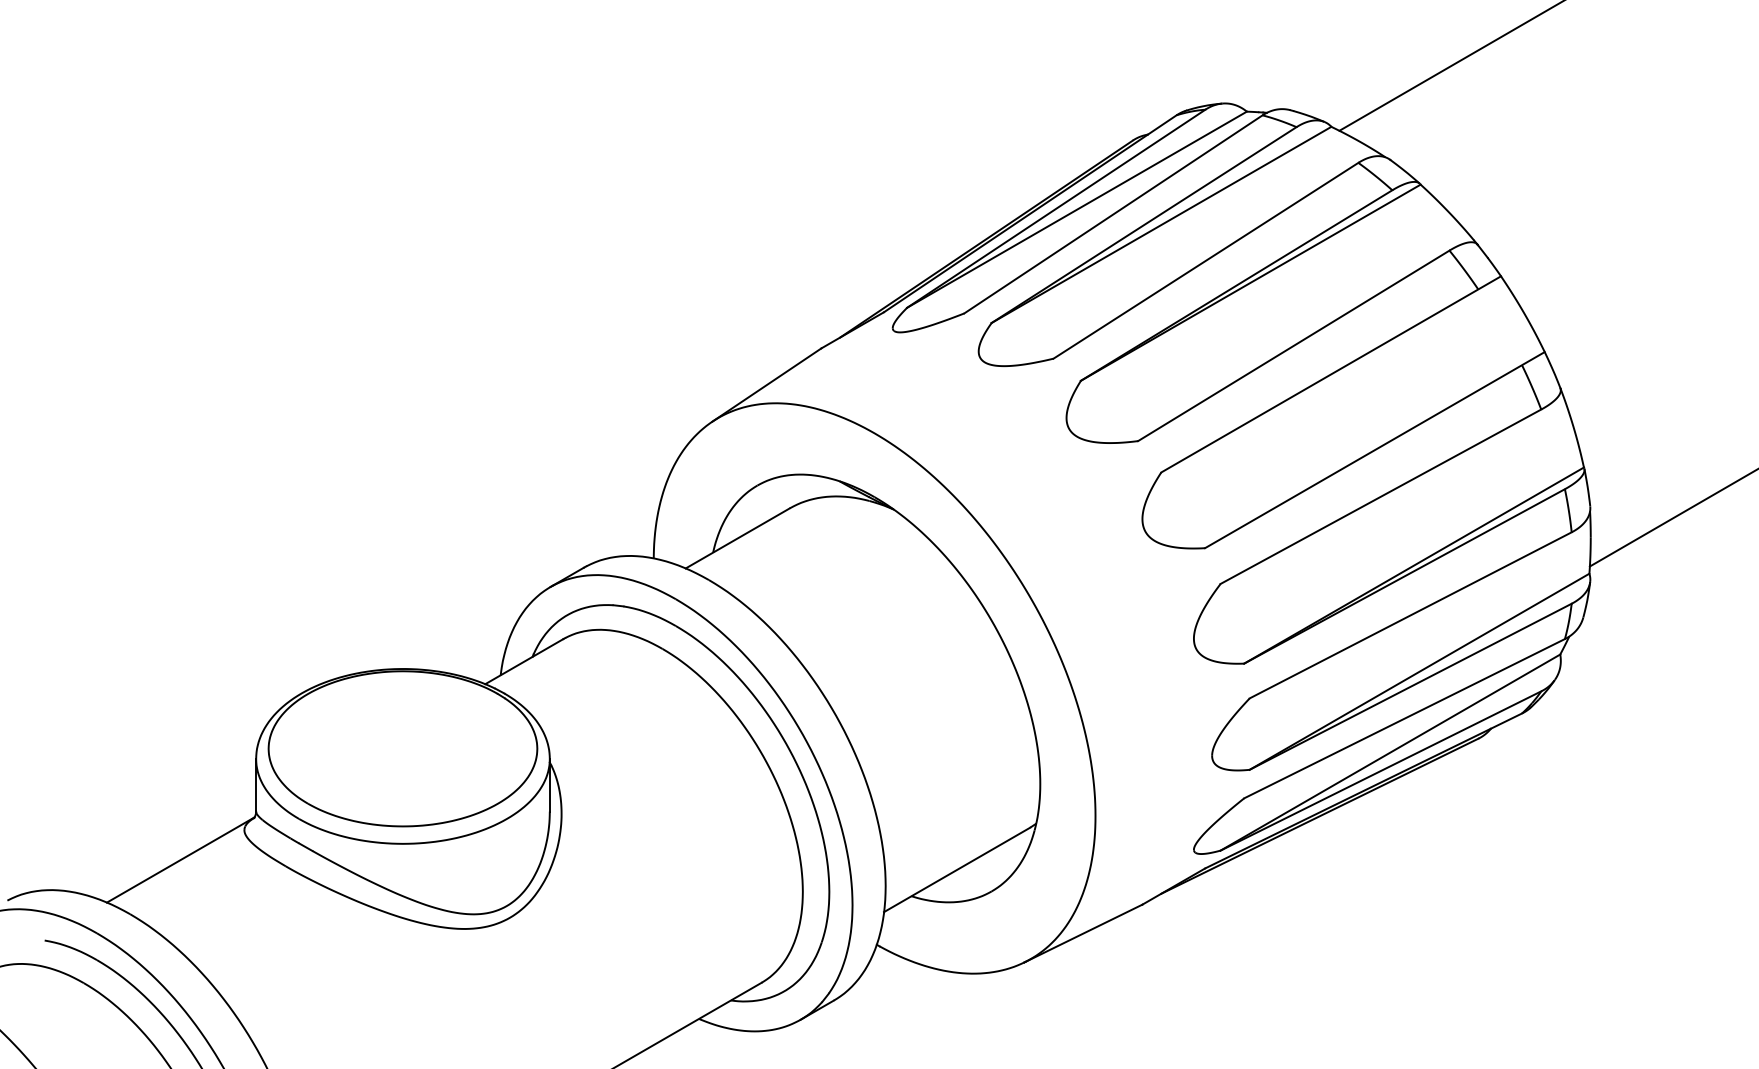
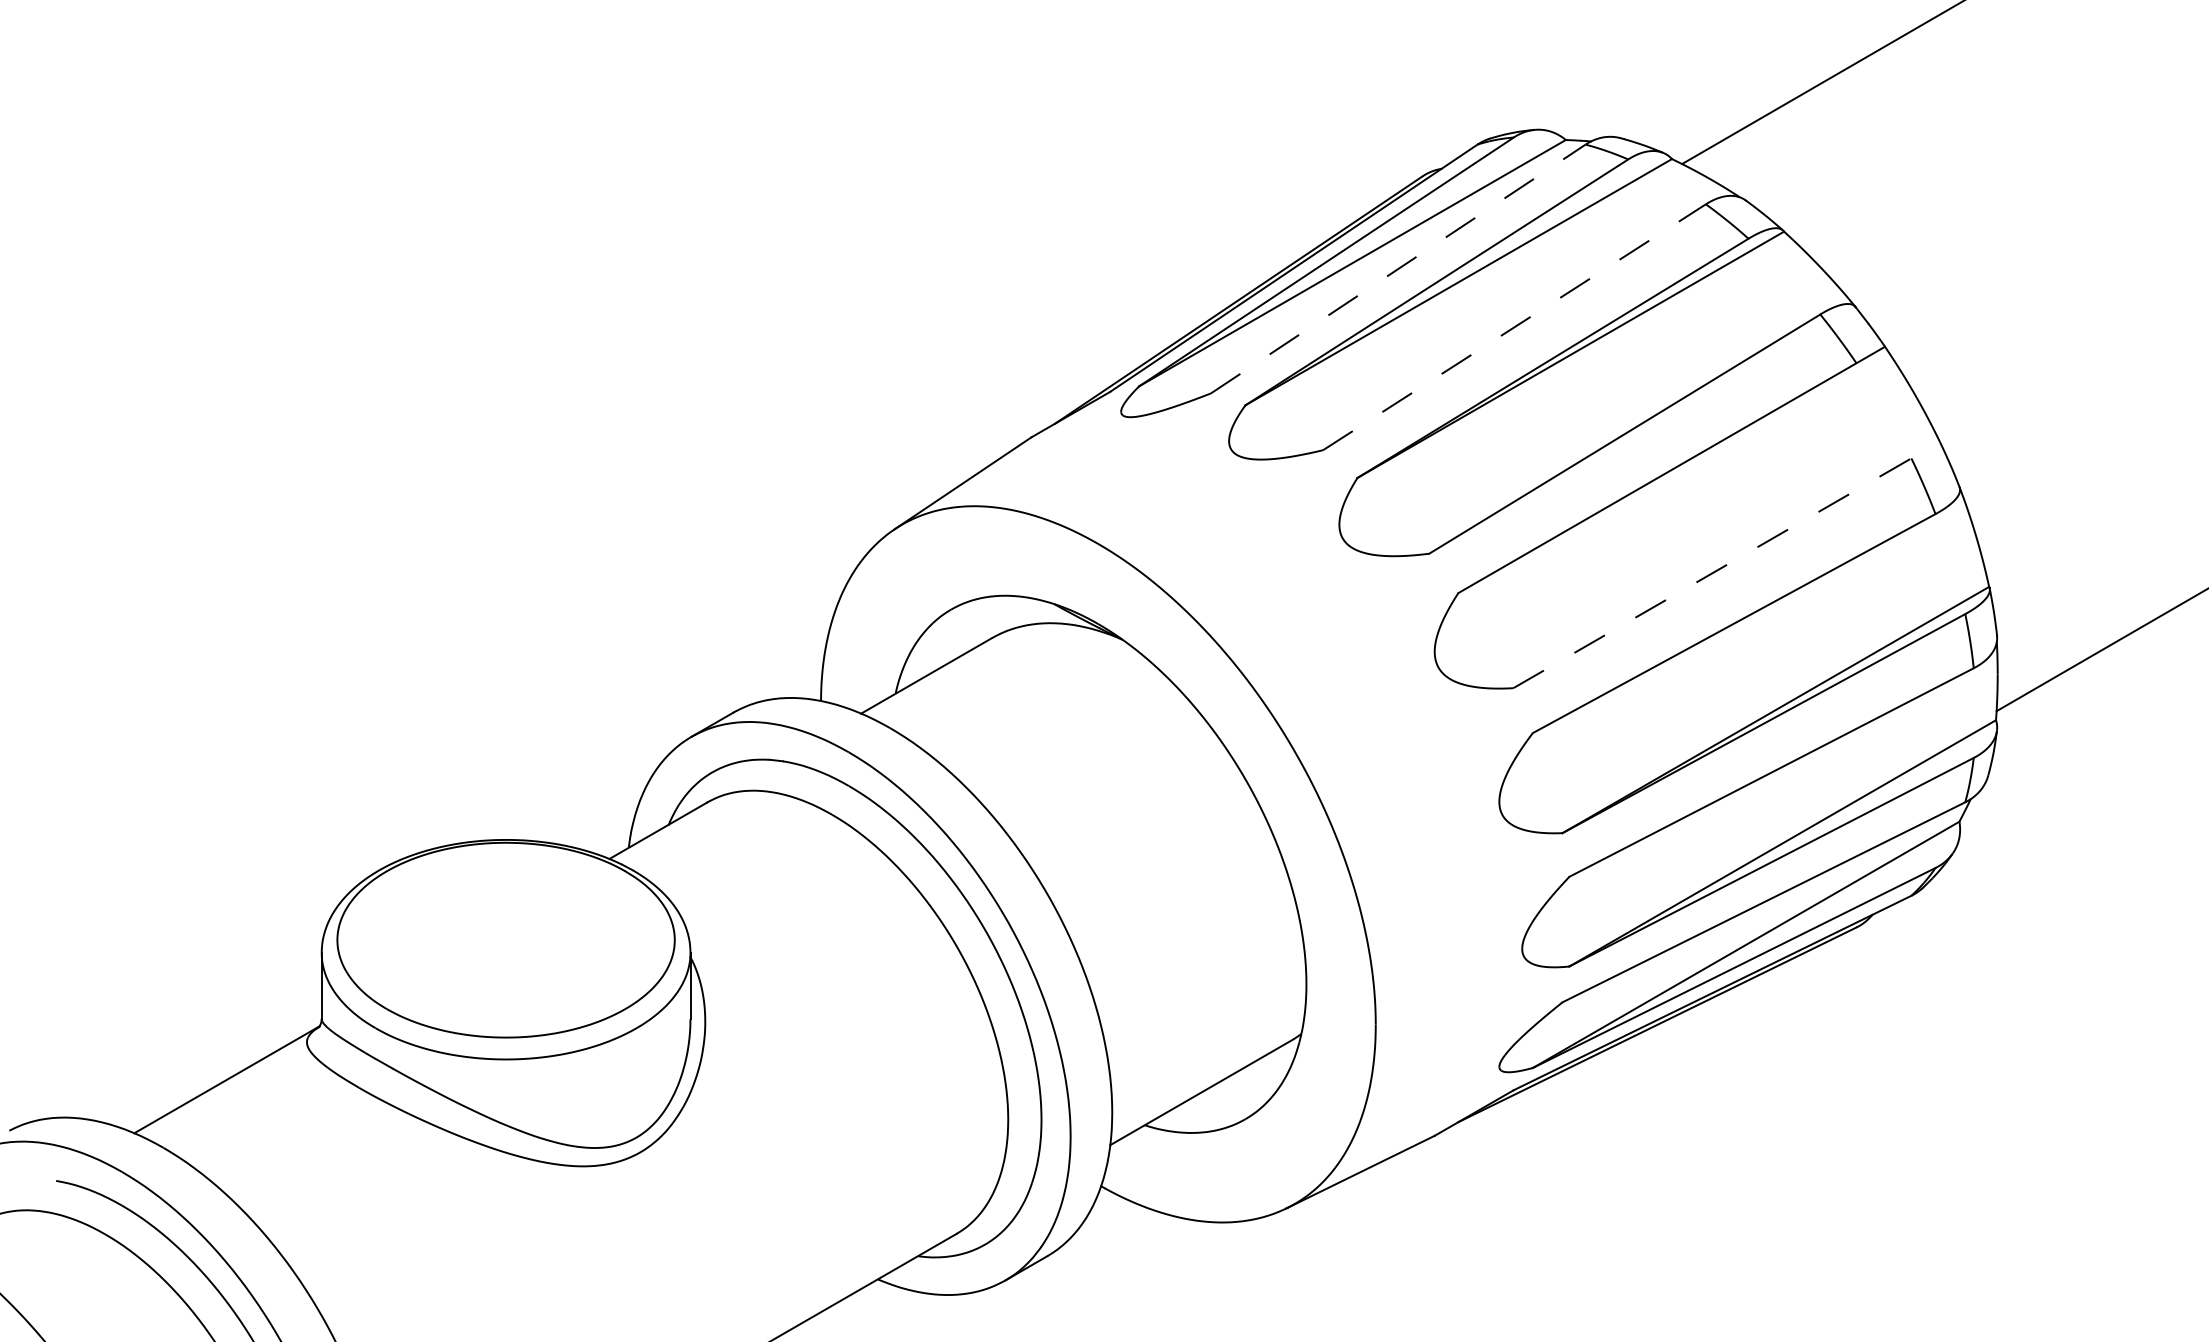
line: (1113, 214) -> (1398, 269), solid -> dashed
line: (1205, 260) -> (1514, 326), solid -> dashed
line: (1375, 449) -> (1727, 564), solid -> dashed

